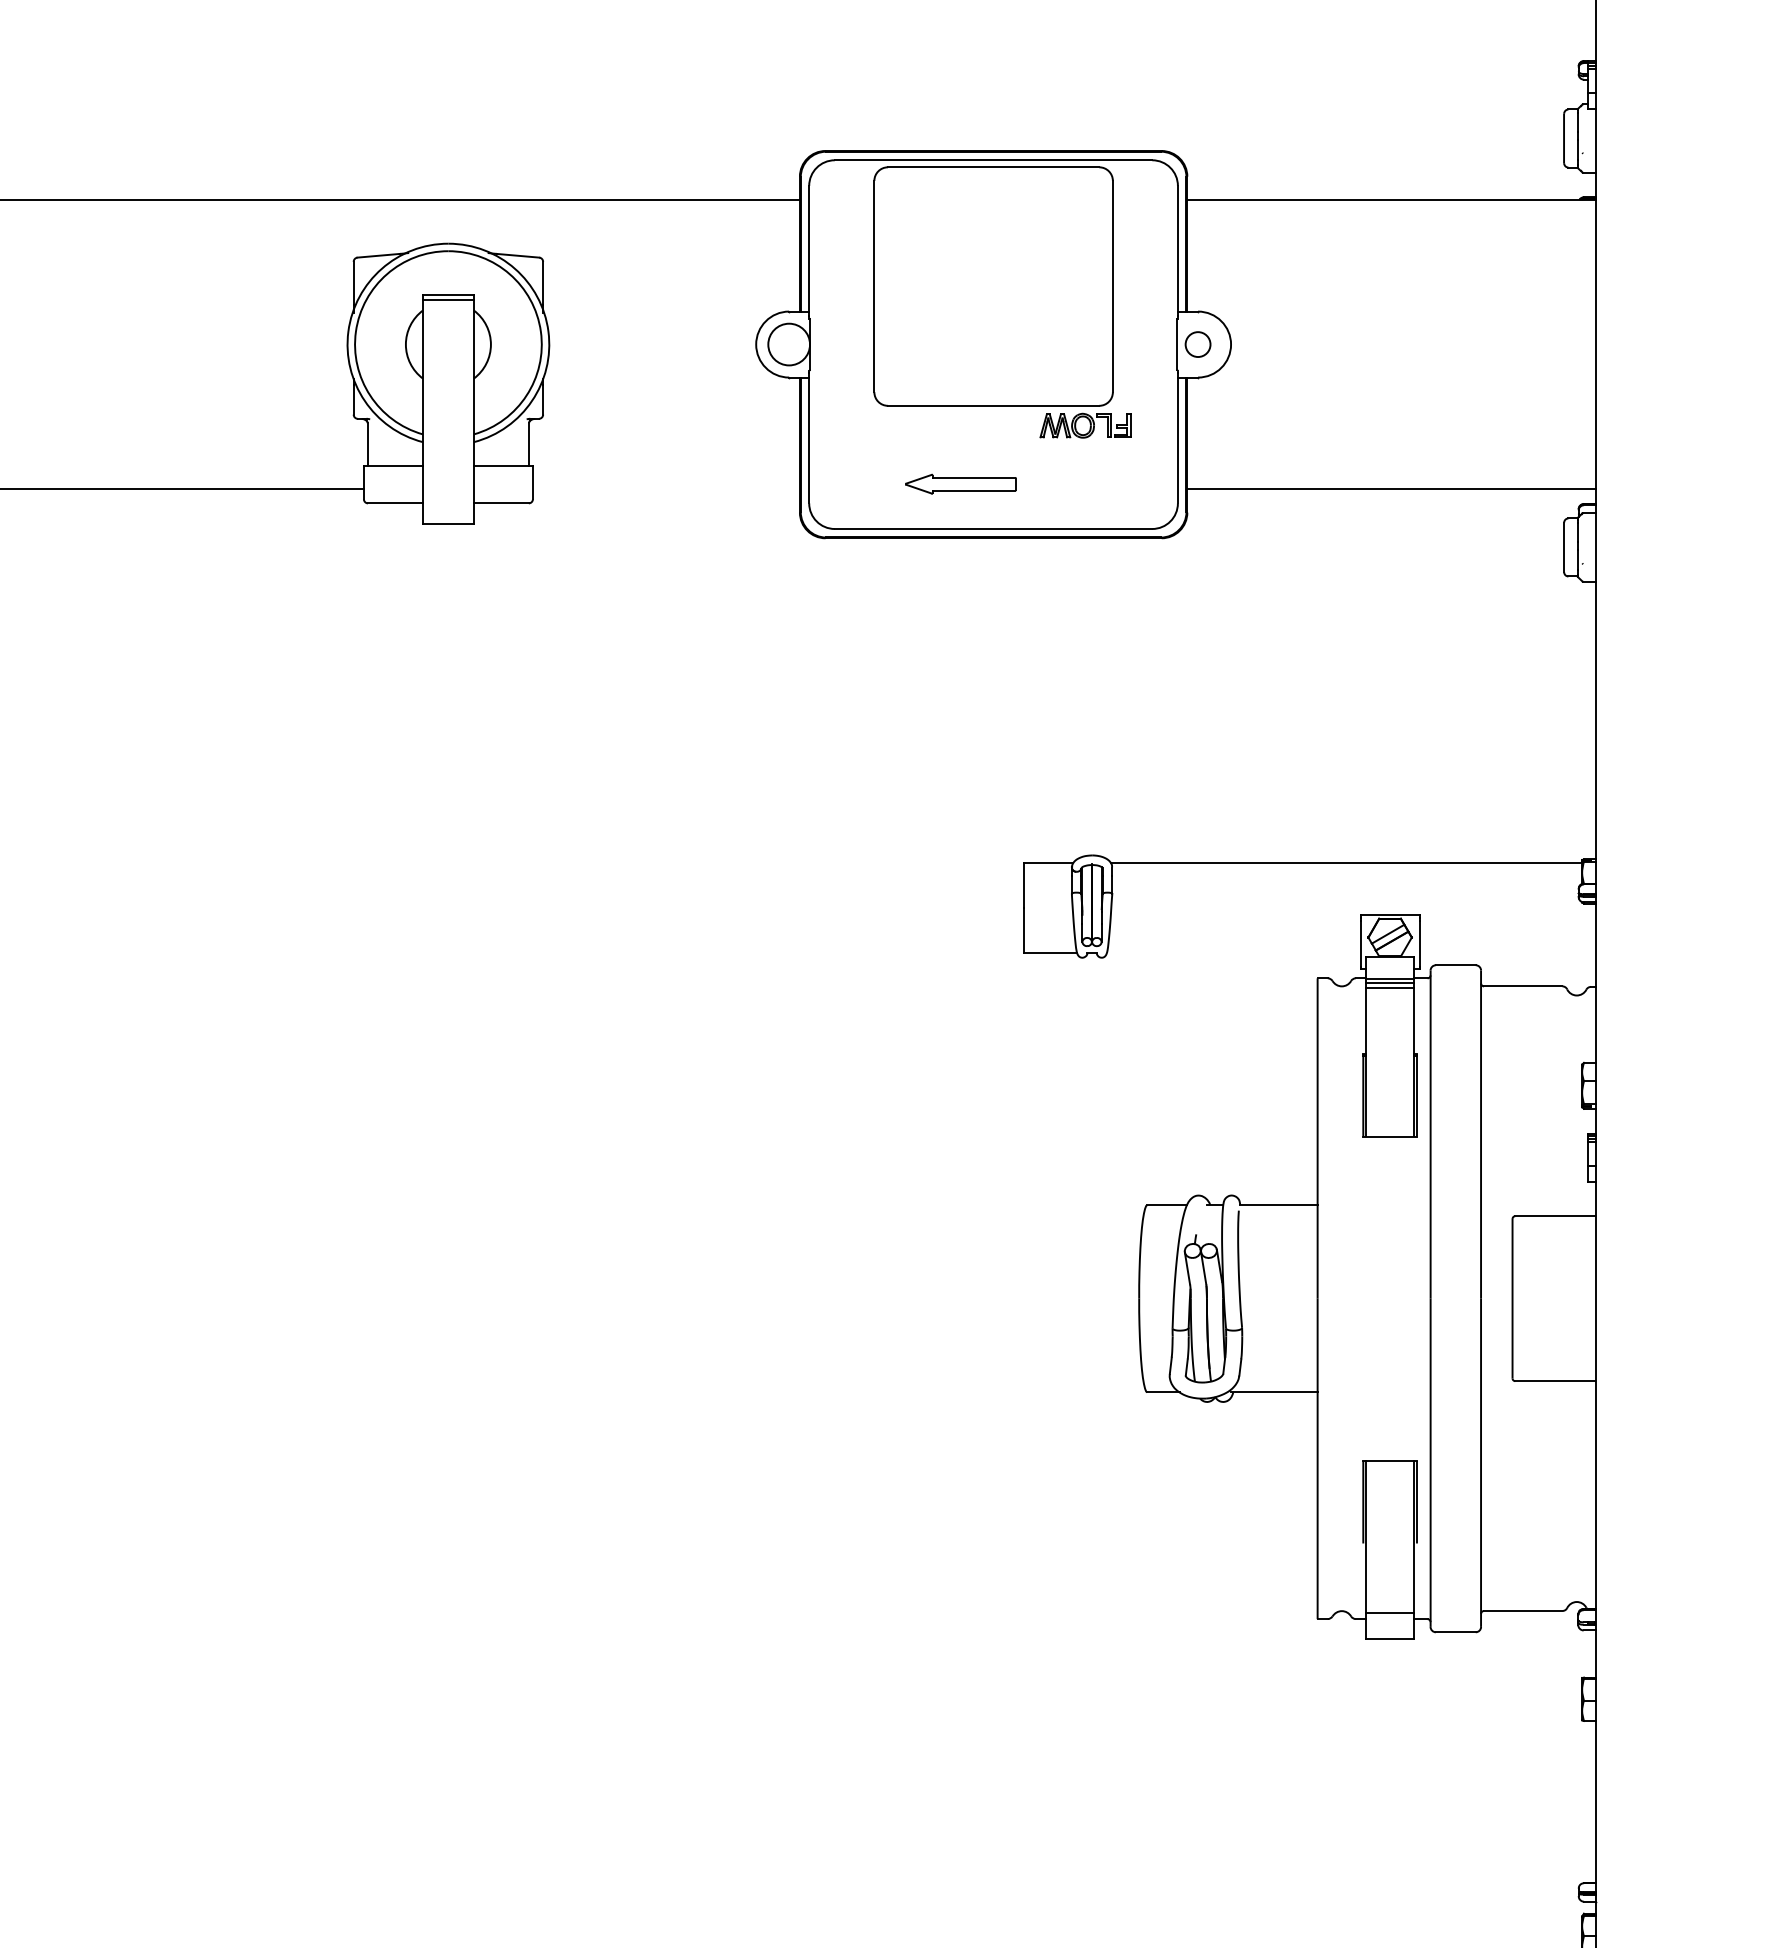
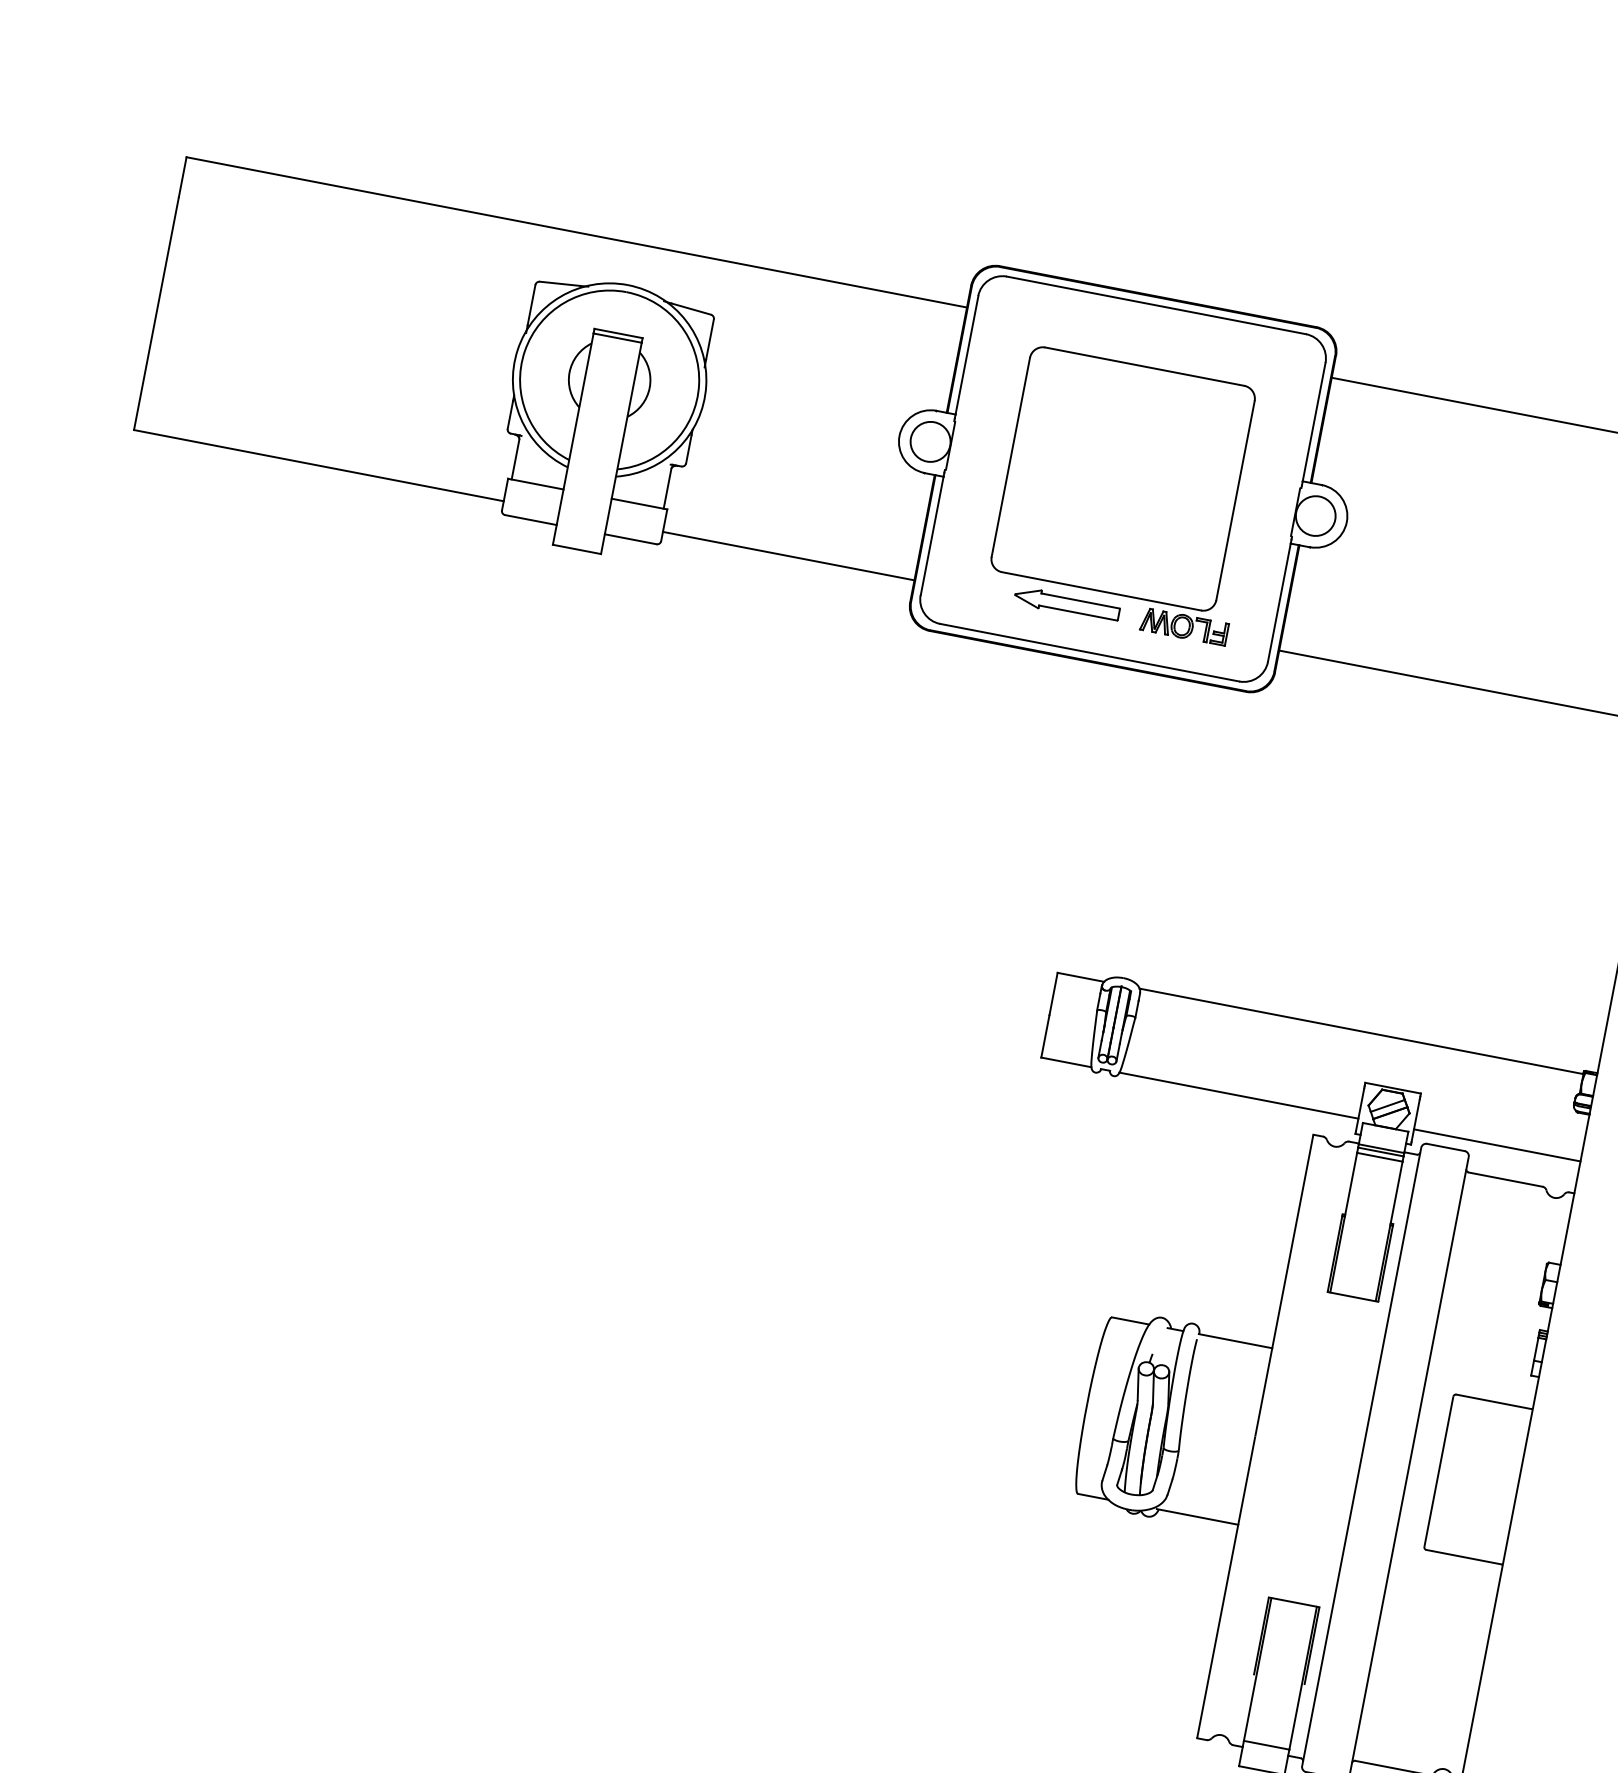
part: (1002, 302) -> (1128, 495), moved
circle: (1197, 344) -> (1315, 515), size x1.67
line: (665, 489) -> (787, 555), added
line: (1233, 953) -> (1238, 1096), added
line: (1507, 953) -> (1496, 1145), added

